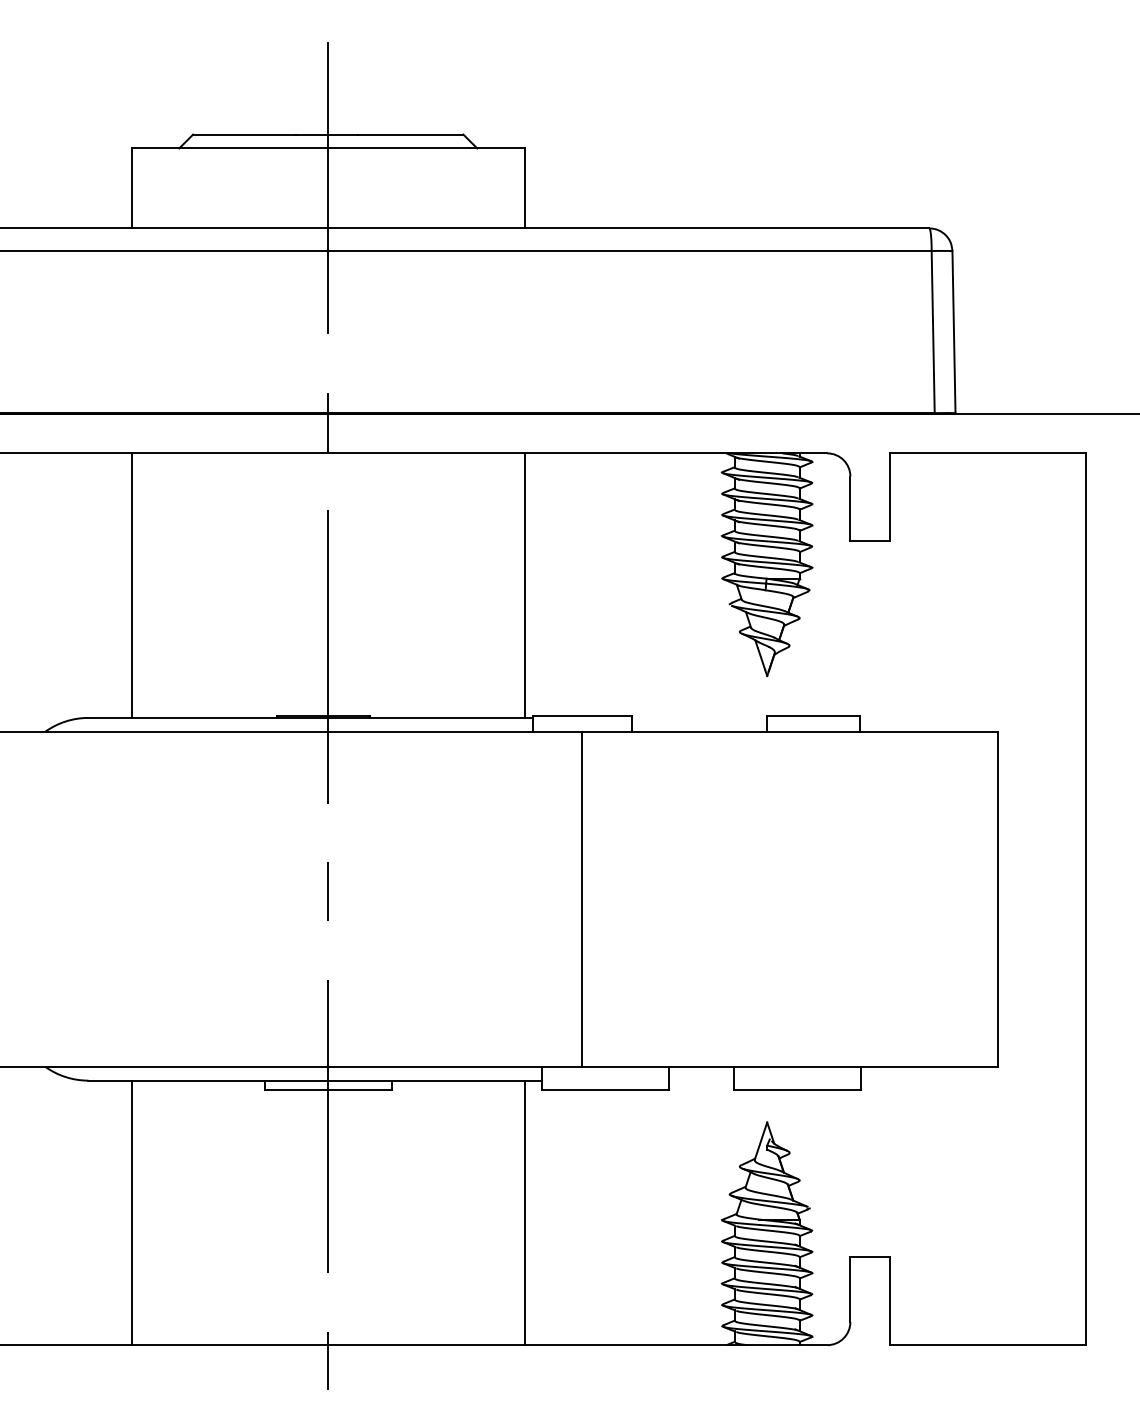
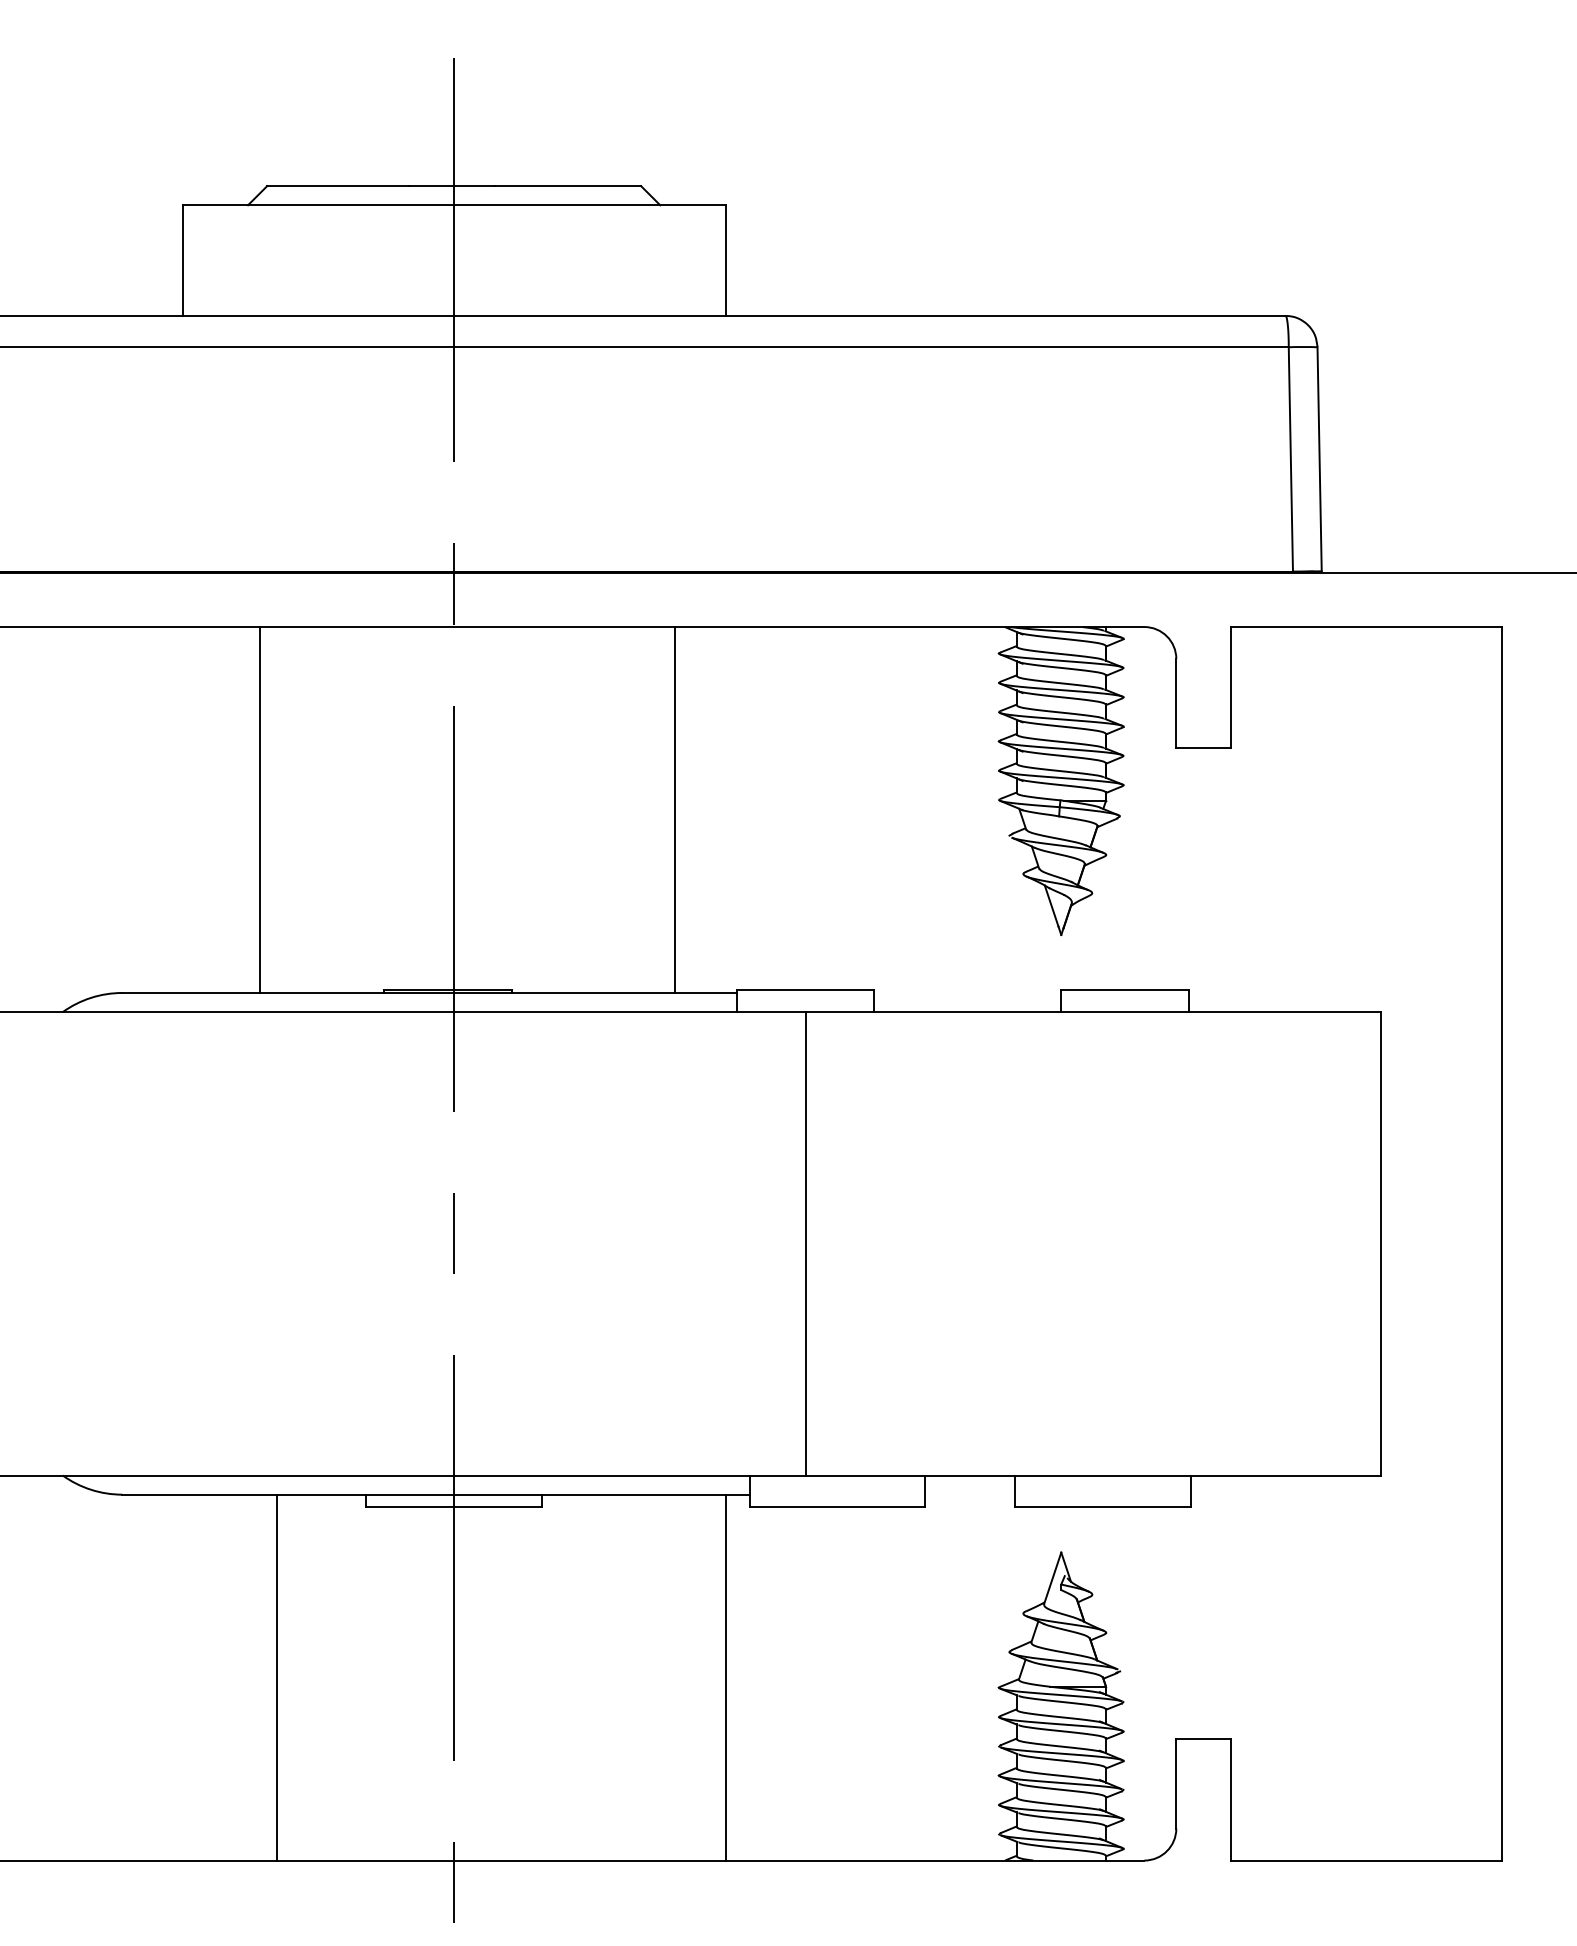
line: (131, 585) -> (259, 809), moved
line: (524, 585) -> (674, 809), moved
line: (131, 1212) -> (276, 1677), moved

